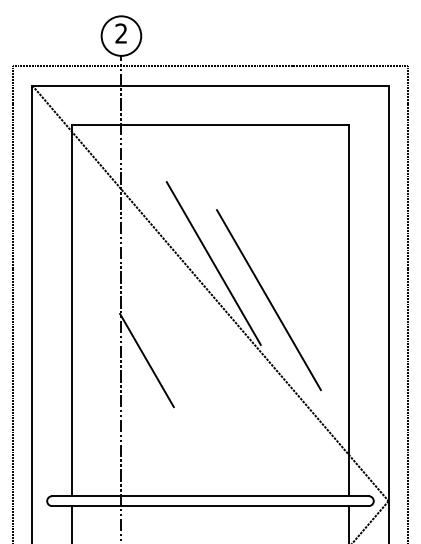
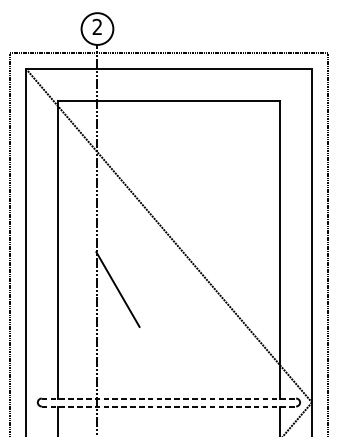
line: (213, 263) -> (171, 211), removed
line: (268, 300) -> (215, 241), removed
line: (210, 496) -> (169, 398), solid -> dashed
line: (210, 506) -> (169, 406), solid -> dashed

